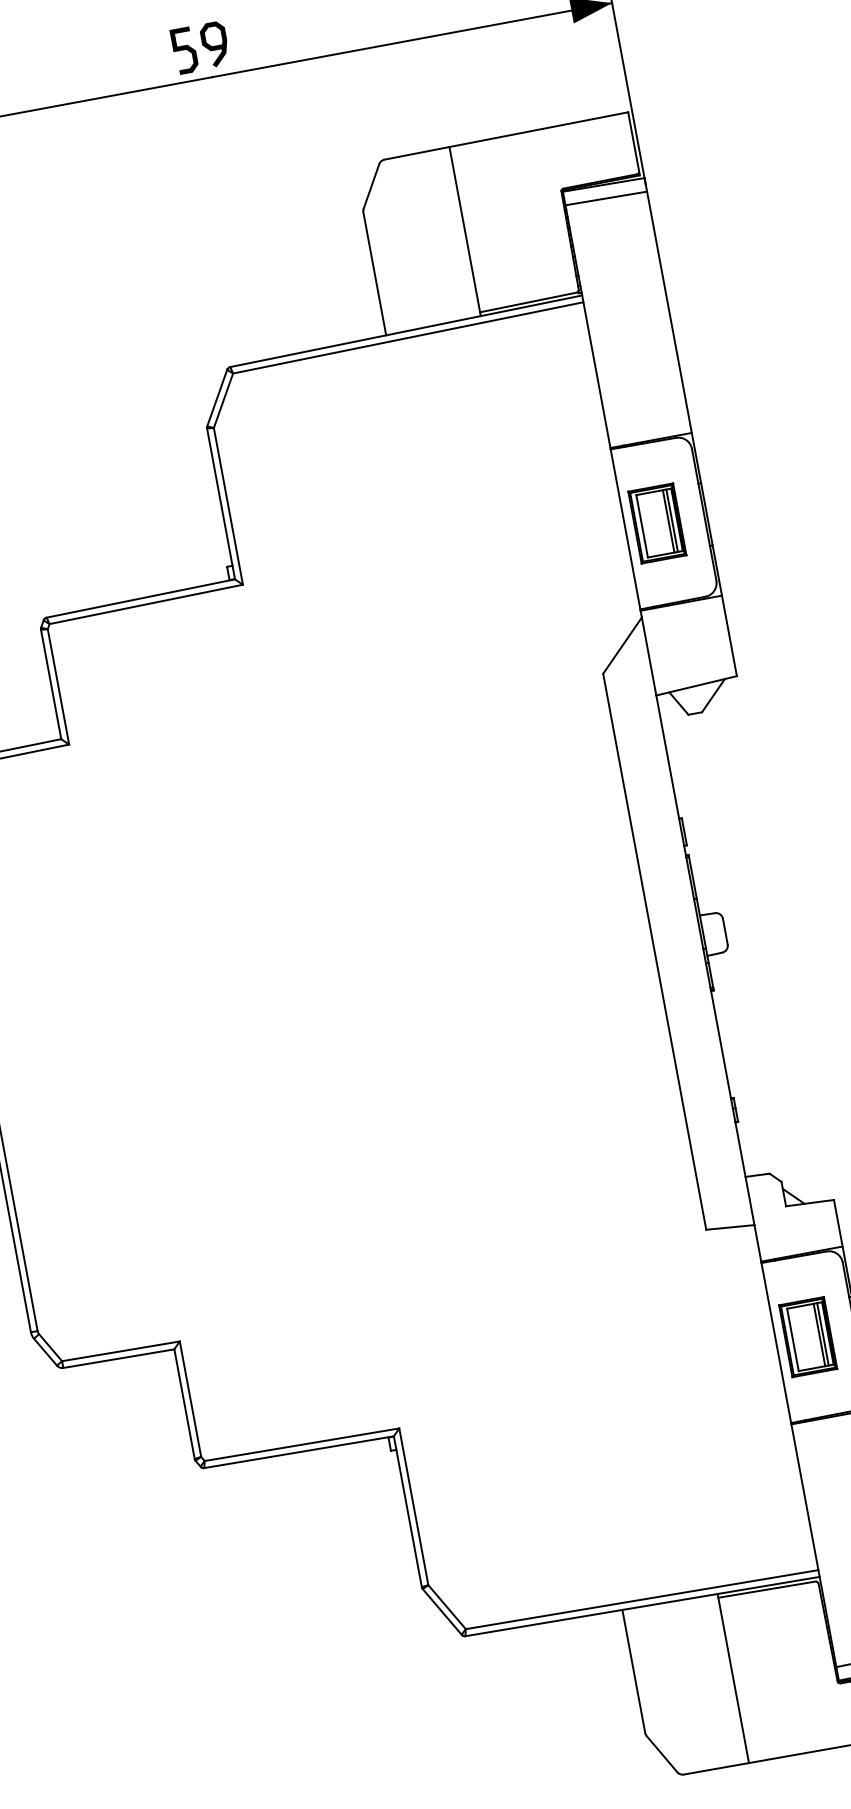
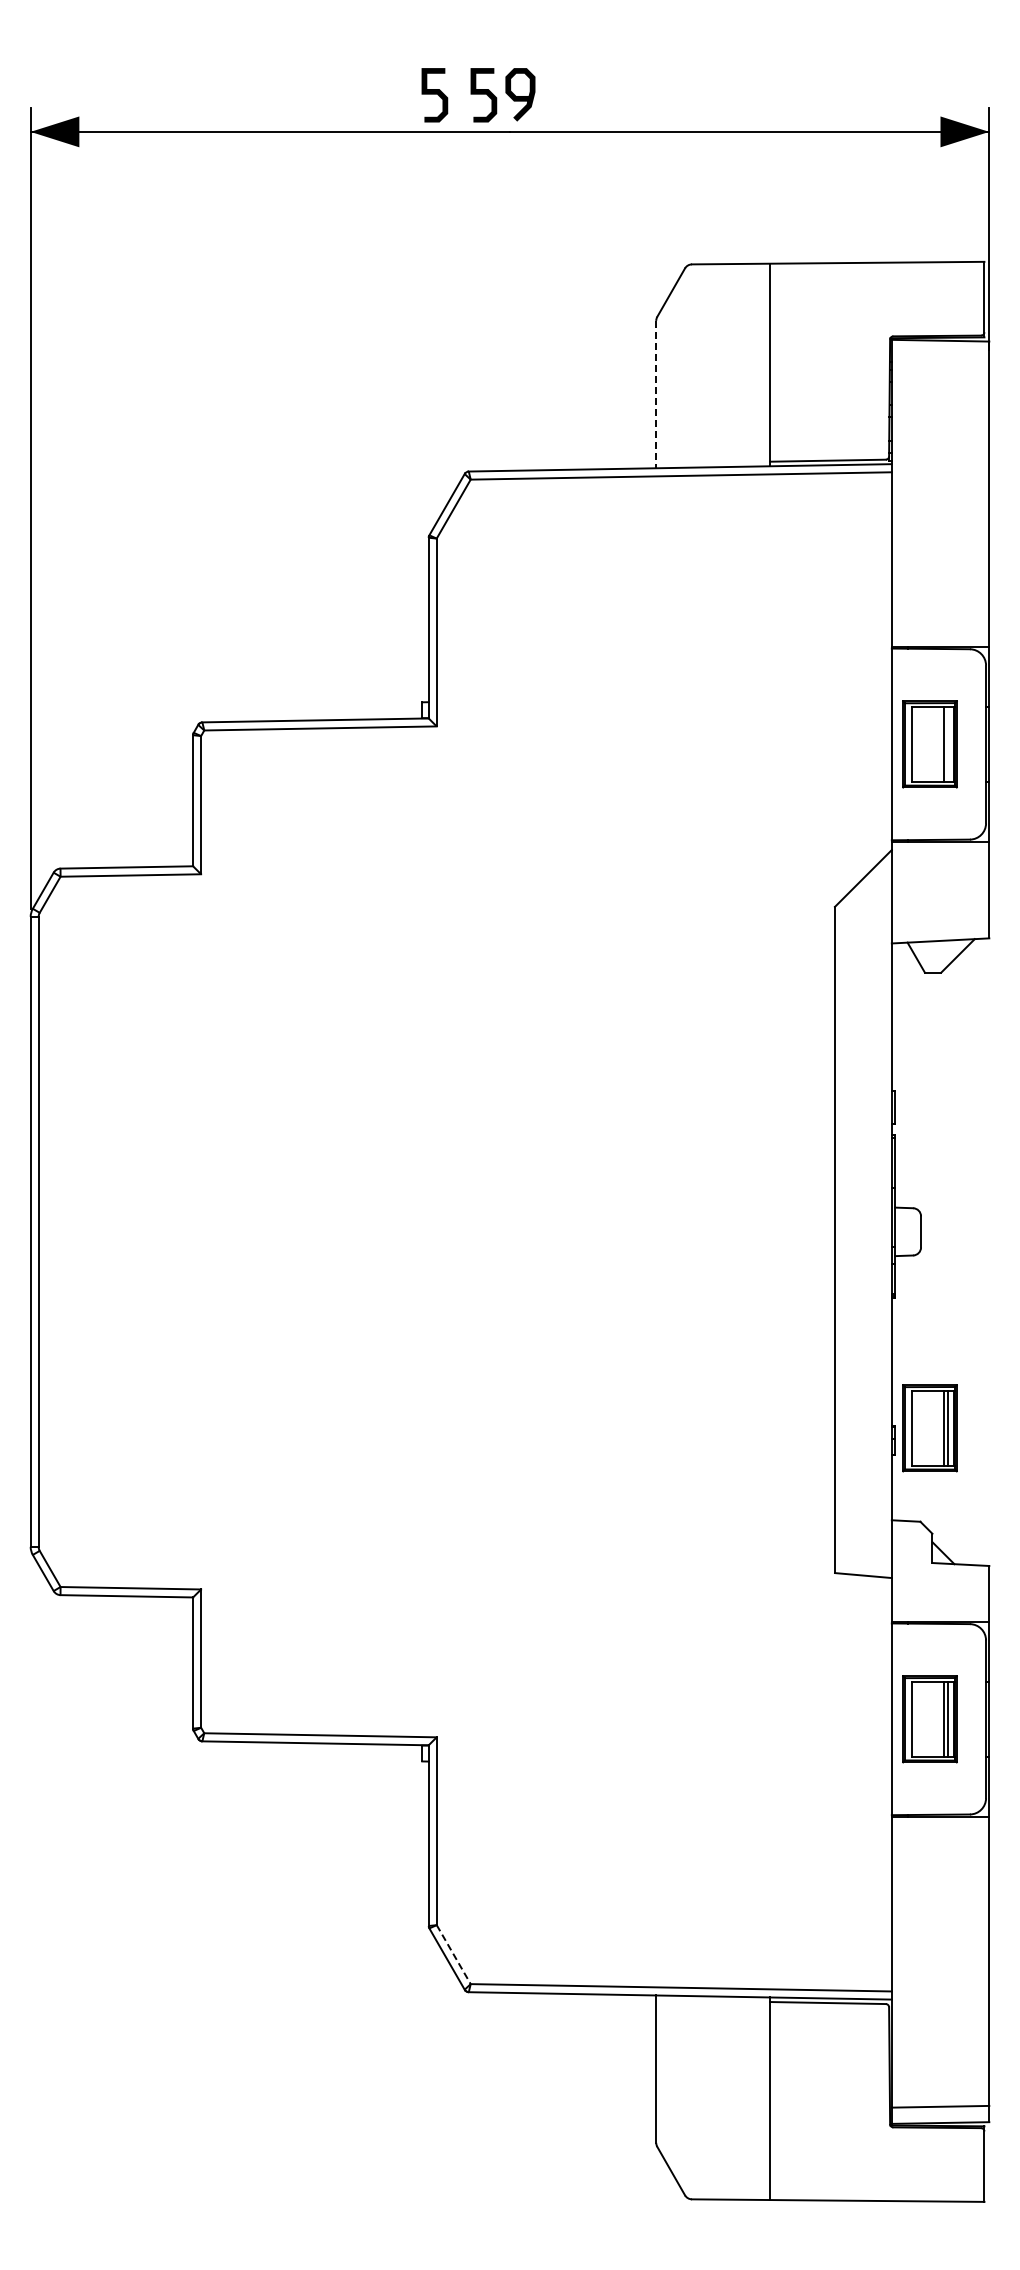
curve: (143, 57) -> (434, 94), added
line: (606, 198) -> (940, 356), removed
line: (375, 273) -> (656, 394), solid -> dashed
line: (672, 520) -> (947, 744), removed
part: (762, 1094) -> (929, 1428), added
line: (447, 1607) -> (453, 1955), solid -> dashed

